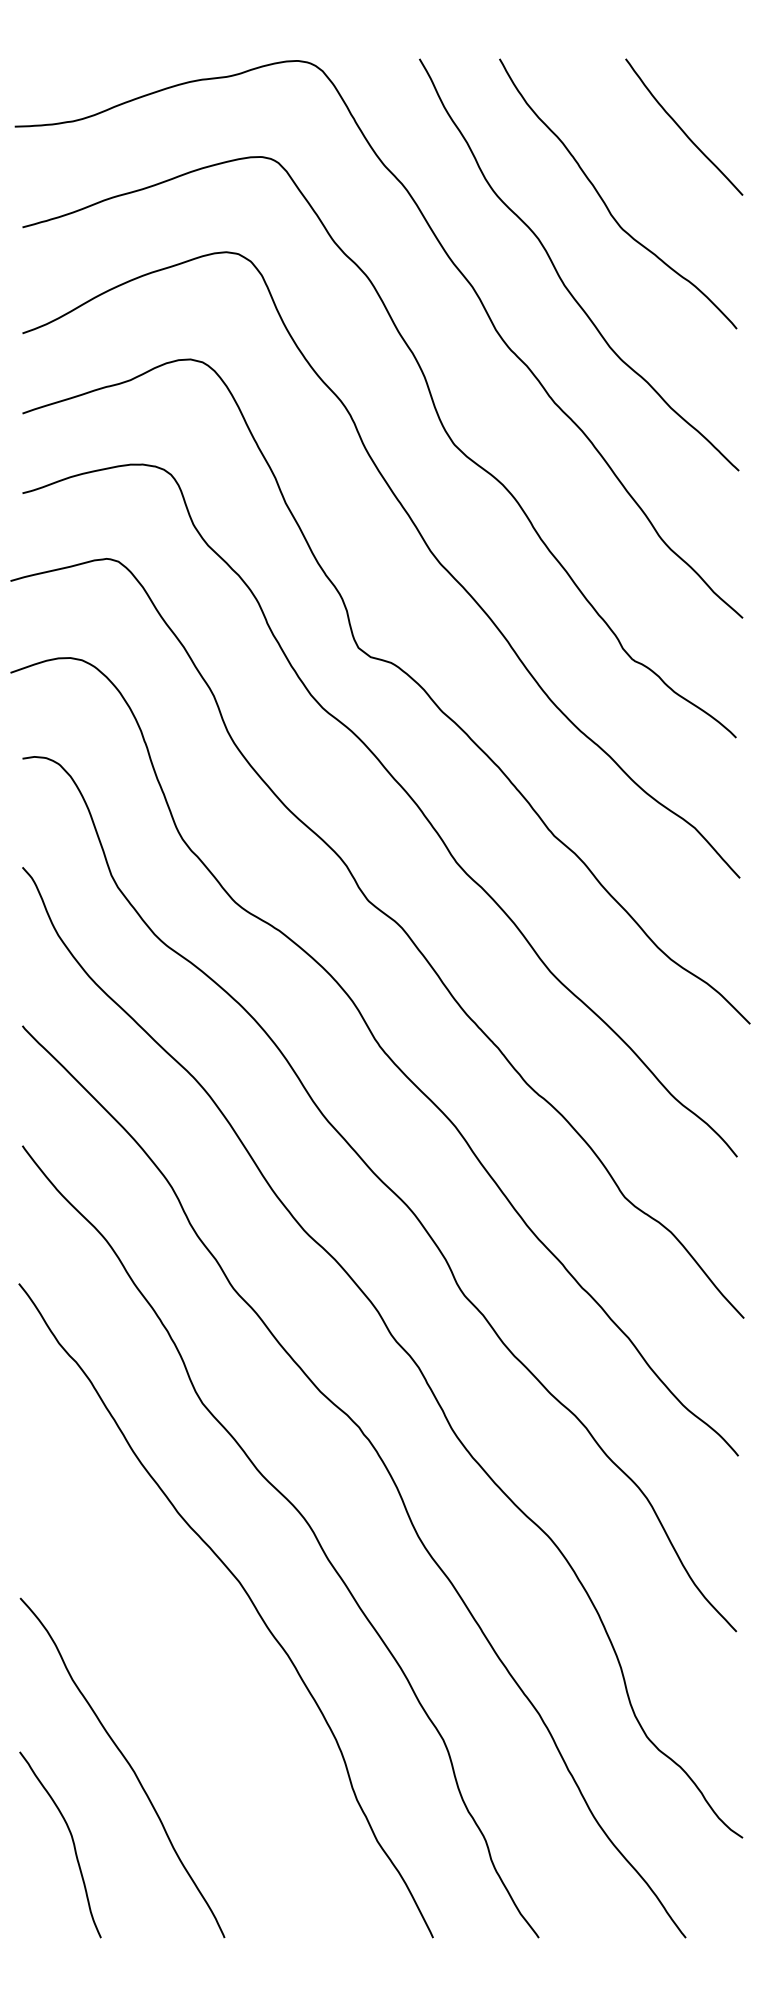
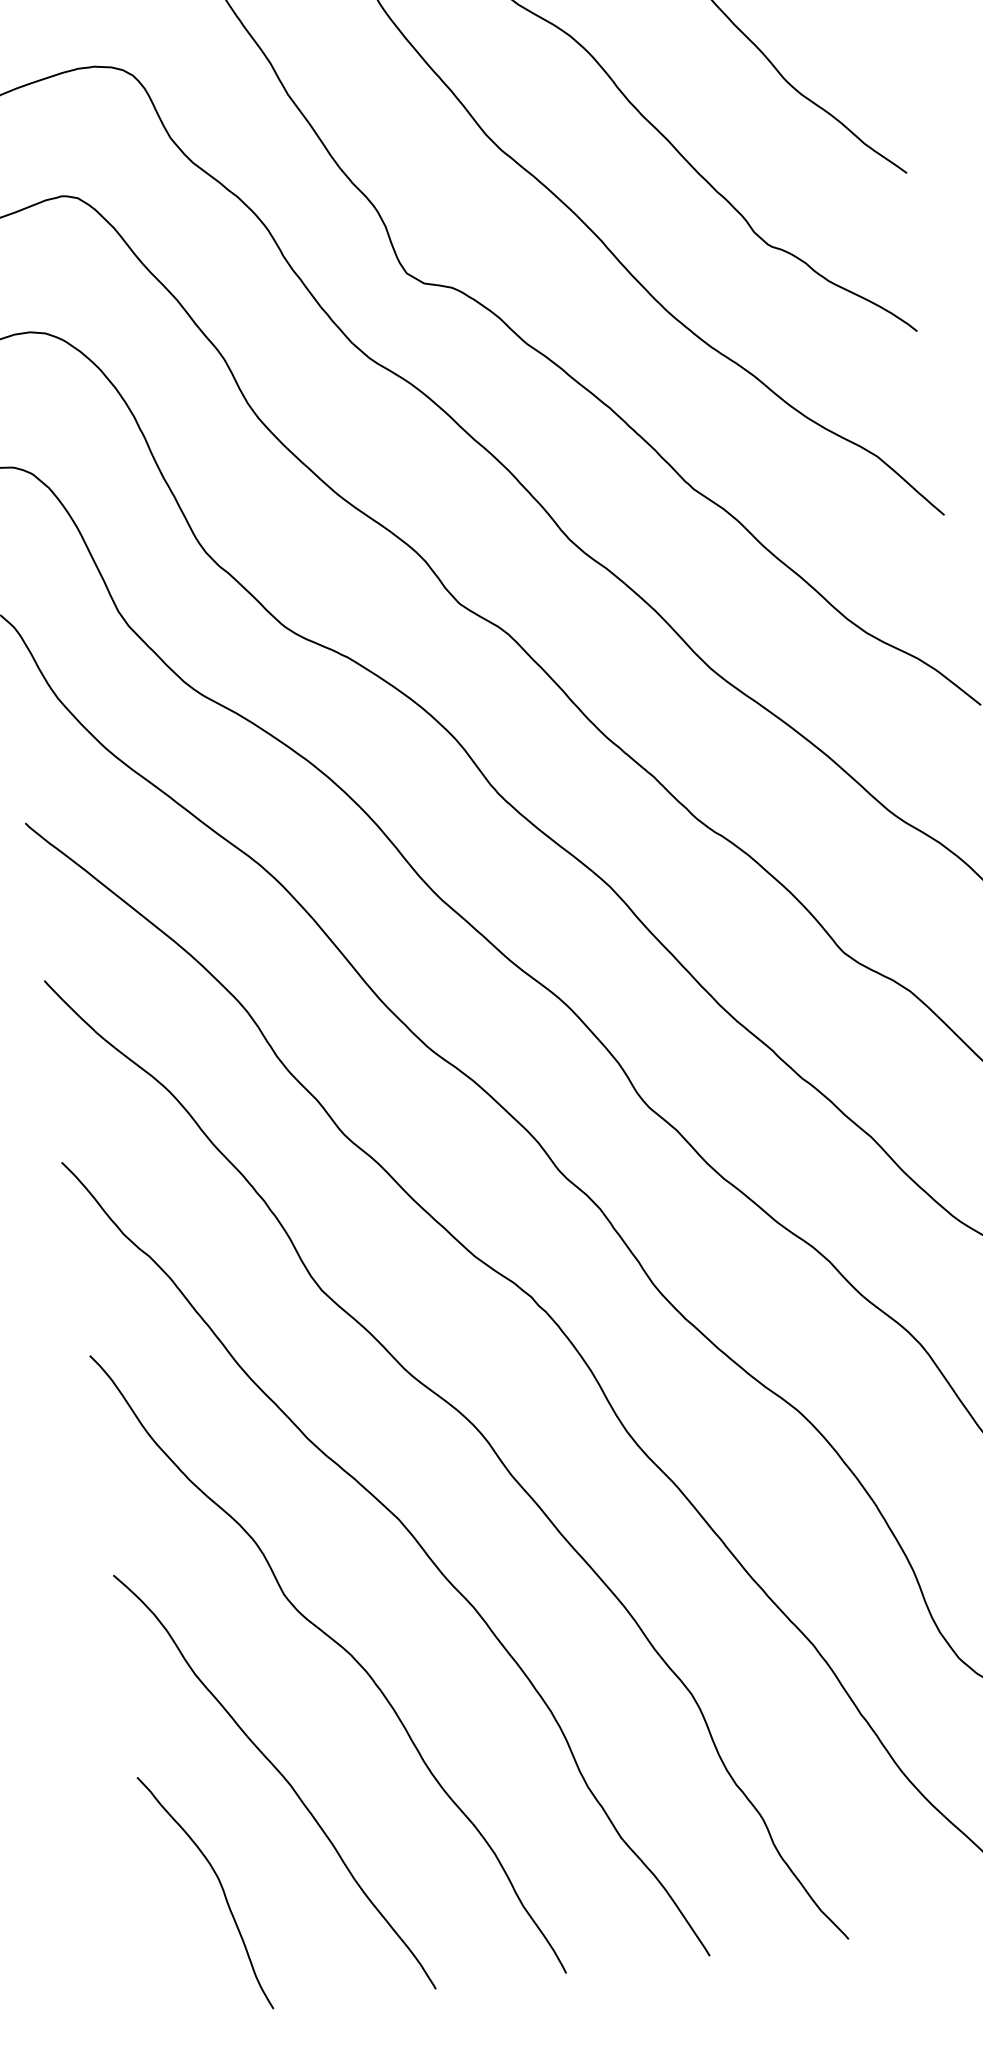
curve: (184, 1673) -> (341, 1648), added

